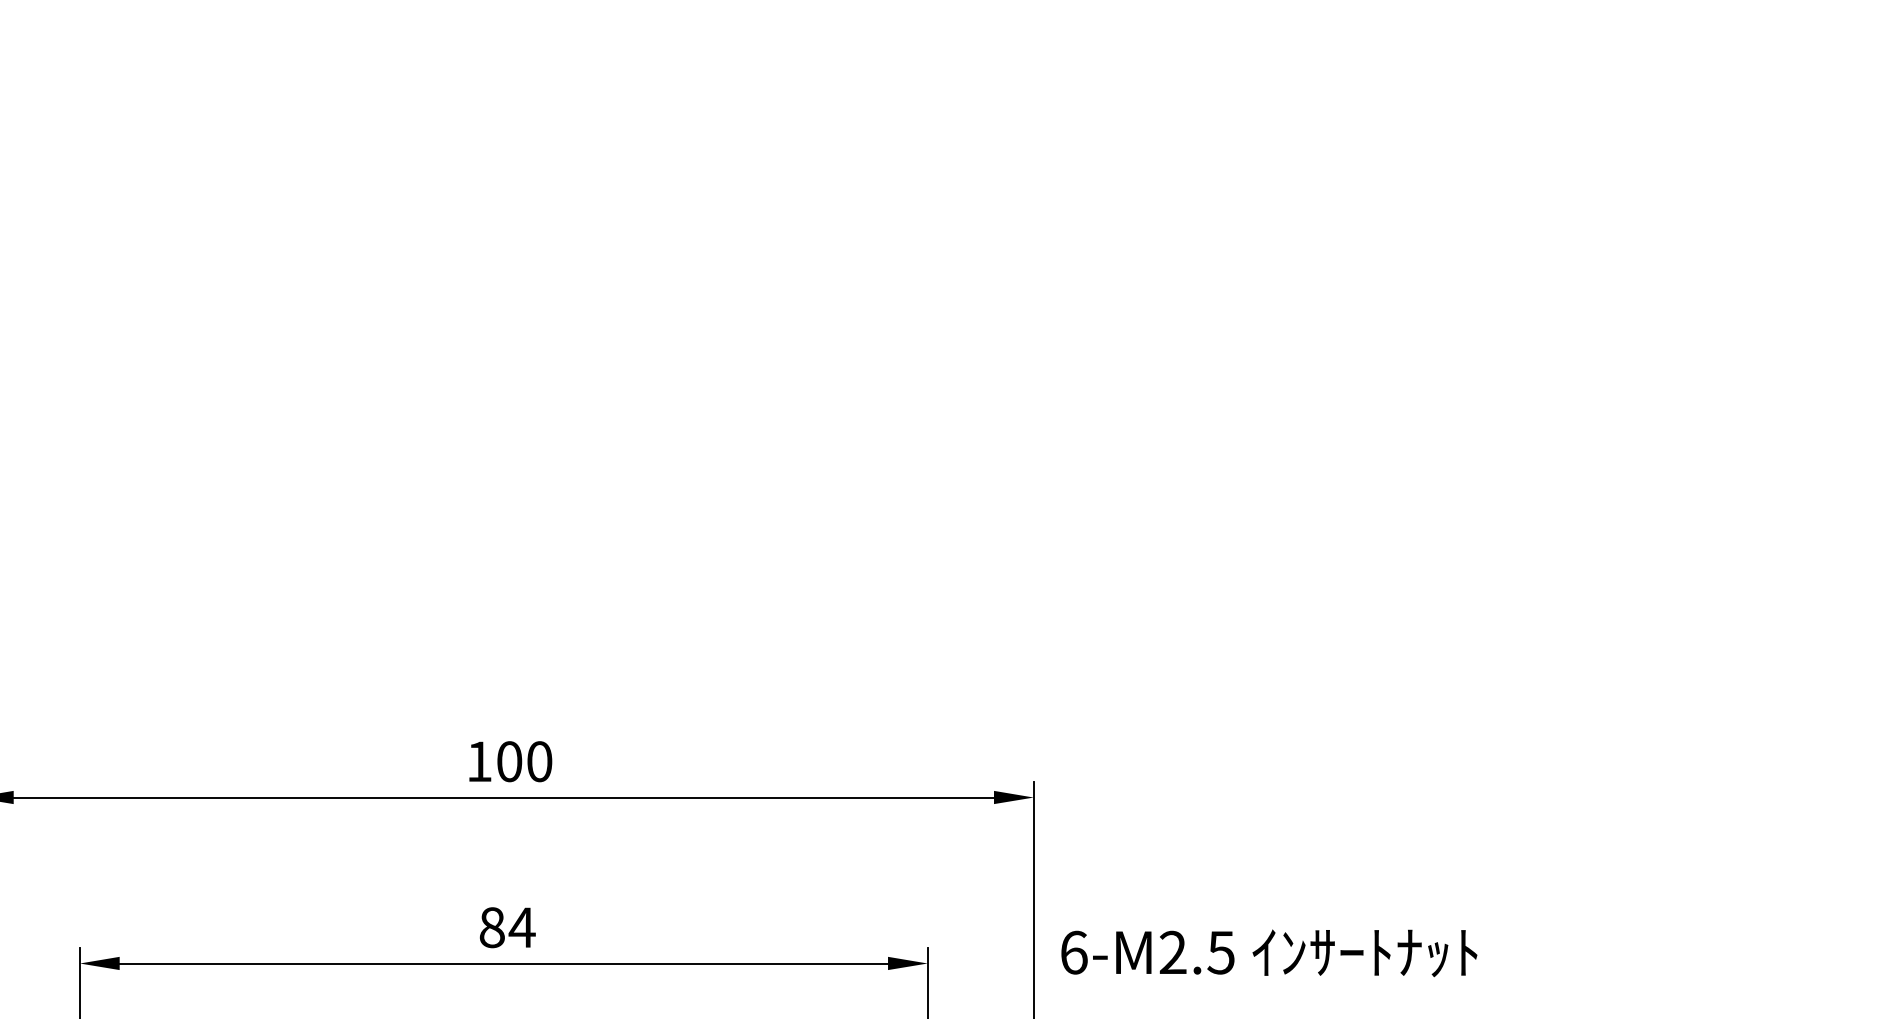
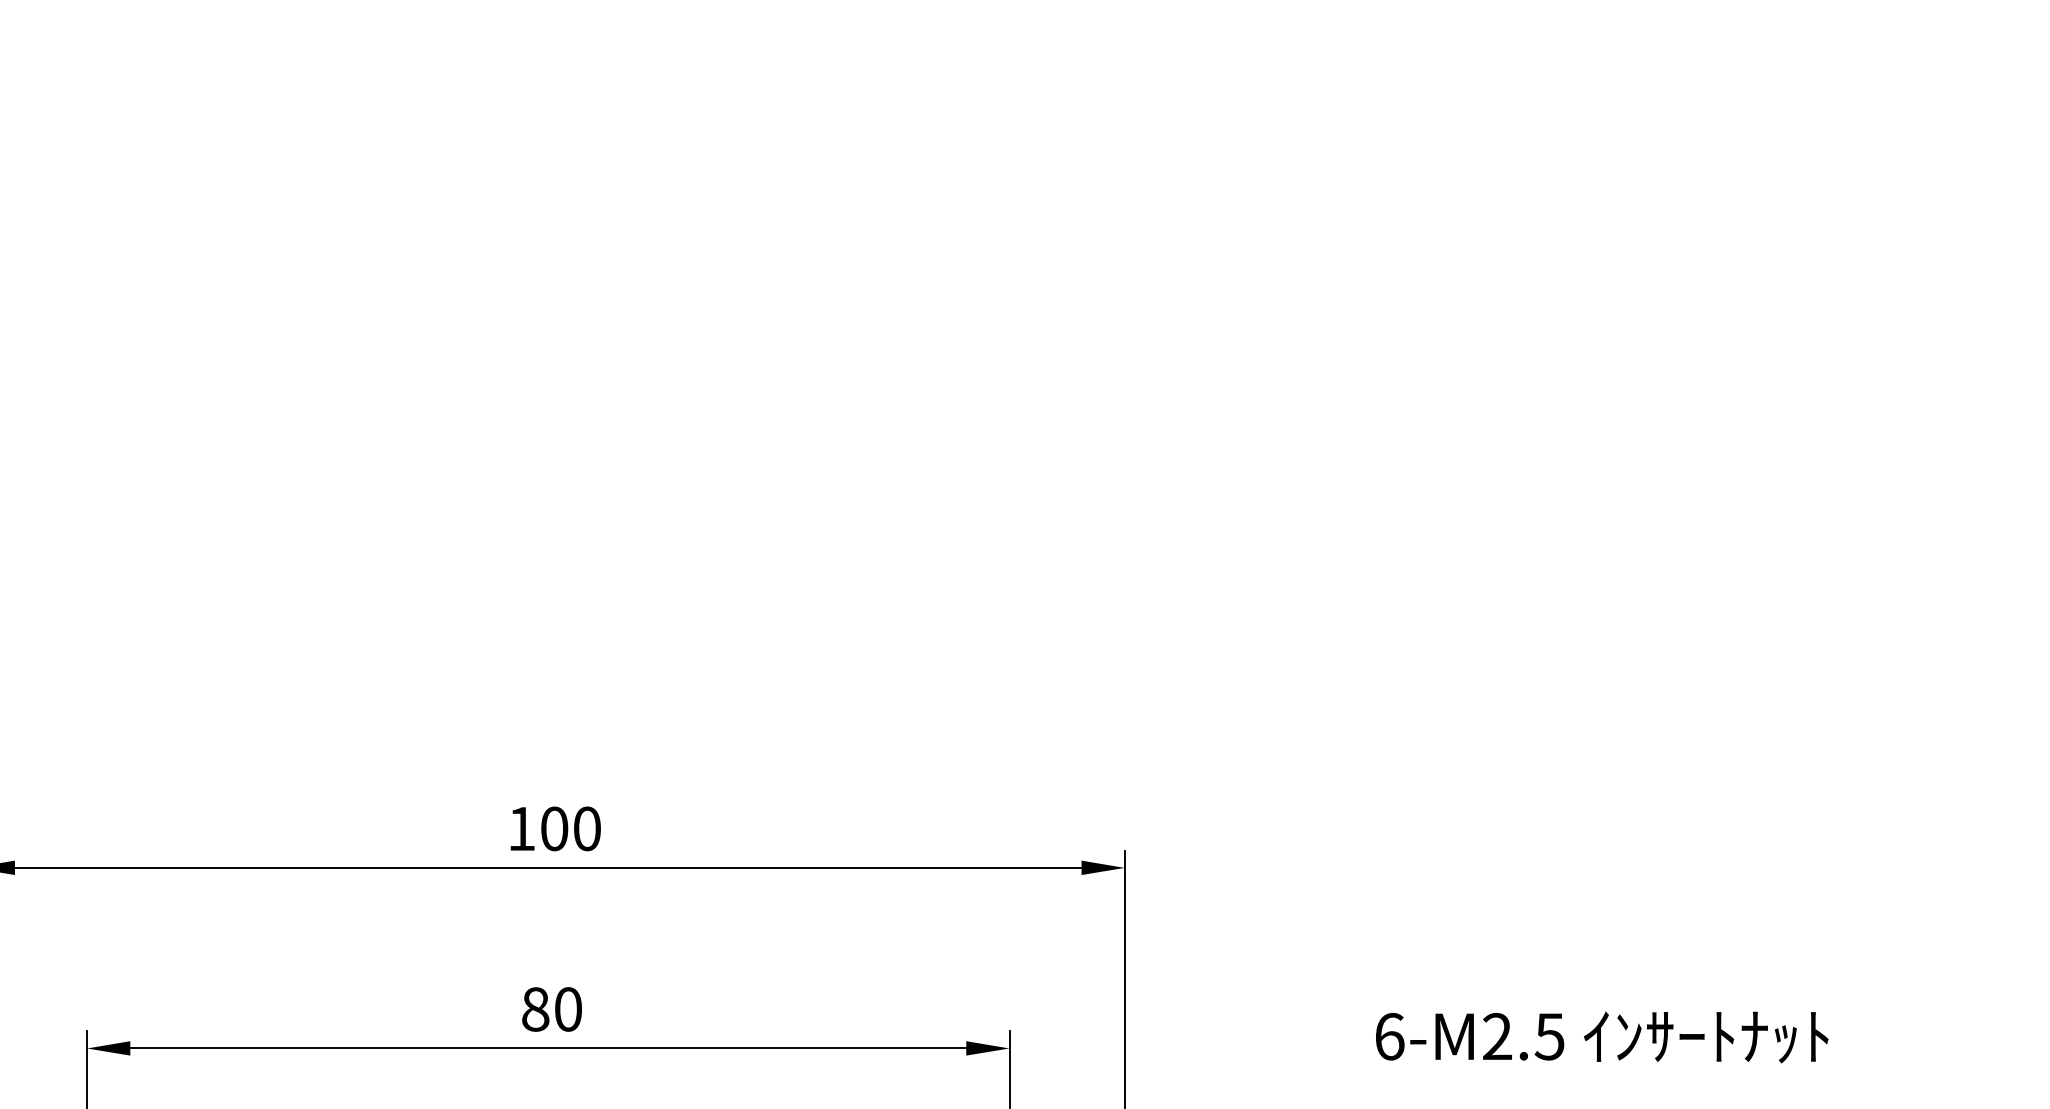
text: (522, 927) -> (568, 1009), 84 -> 80
text: (1269, 953) -> (1602, 1037), moved

